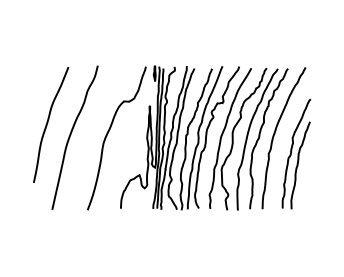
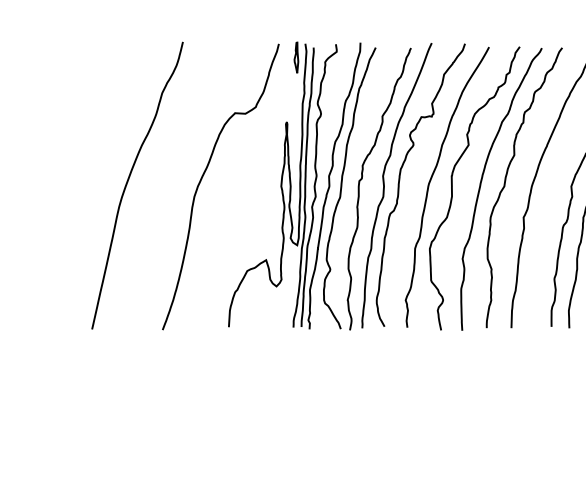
curve: (48, 123) -> (84, 157), removed

